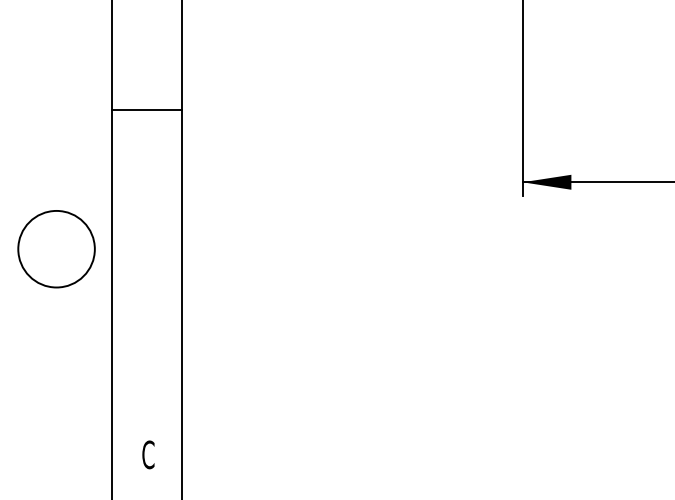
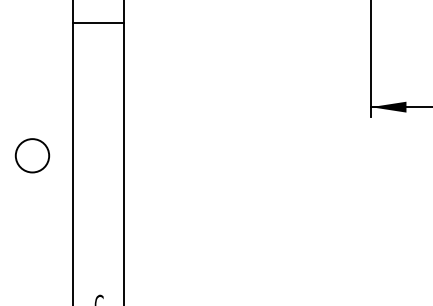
line: (146, 110) -> (97, 23), moved
circle: (56, 248) -> (32, 155), size x0.6

